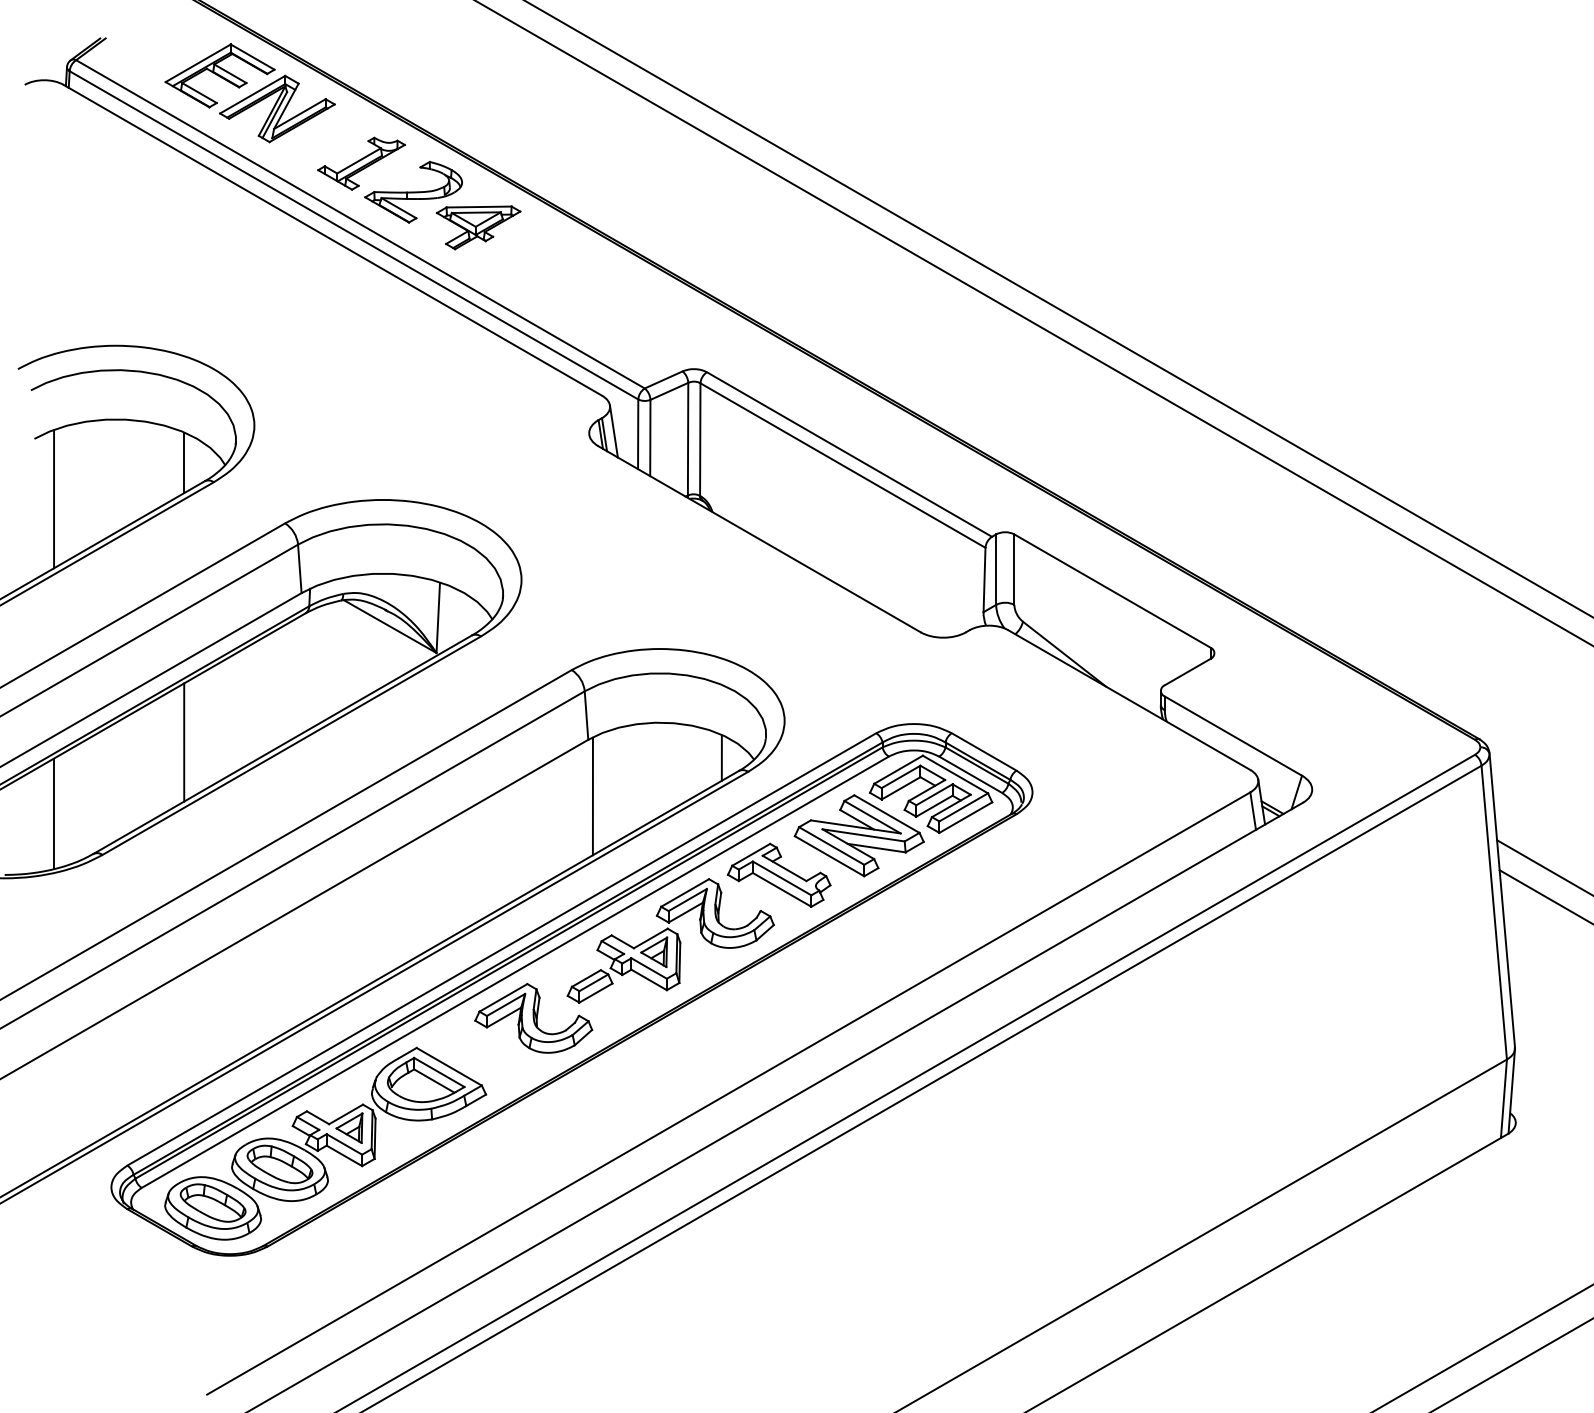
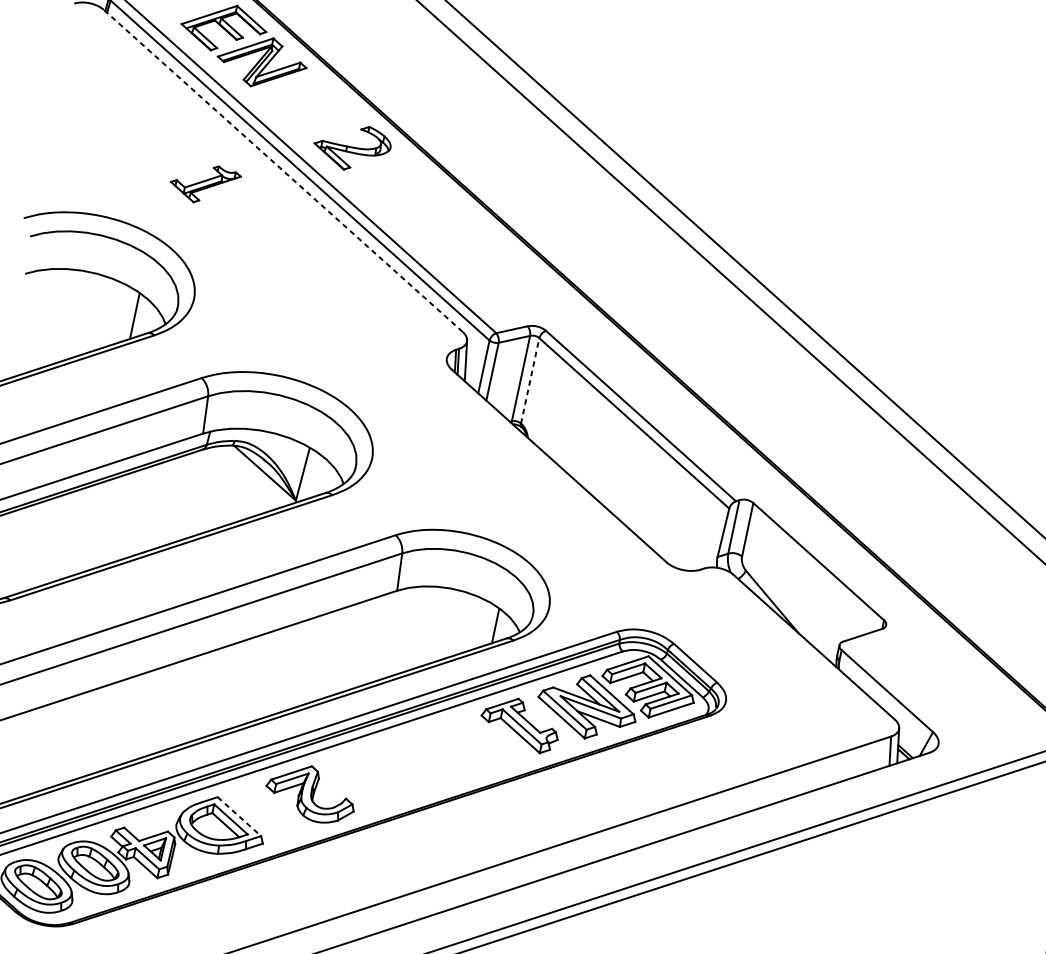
part: (361, 163) -> (204, 183), moved
part: (478, 227) -> (395, 184), removed
line: (332, 240) -> (282, 170), solid -> dashed
line: (700, 439) -> (530, 380), solid -> dashed
line: (54, 499) -> (30, 323), removed
line: (184, 742) -> (90, 528), removed
line: (592, 796) -> (391, 634), removed
part: (670, 940) -> (427, 756), removed
line: (449, 1066) -> (239, 816), solid -> dashed

